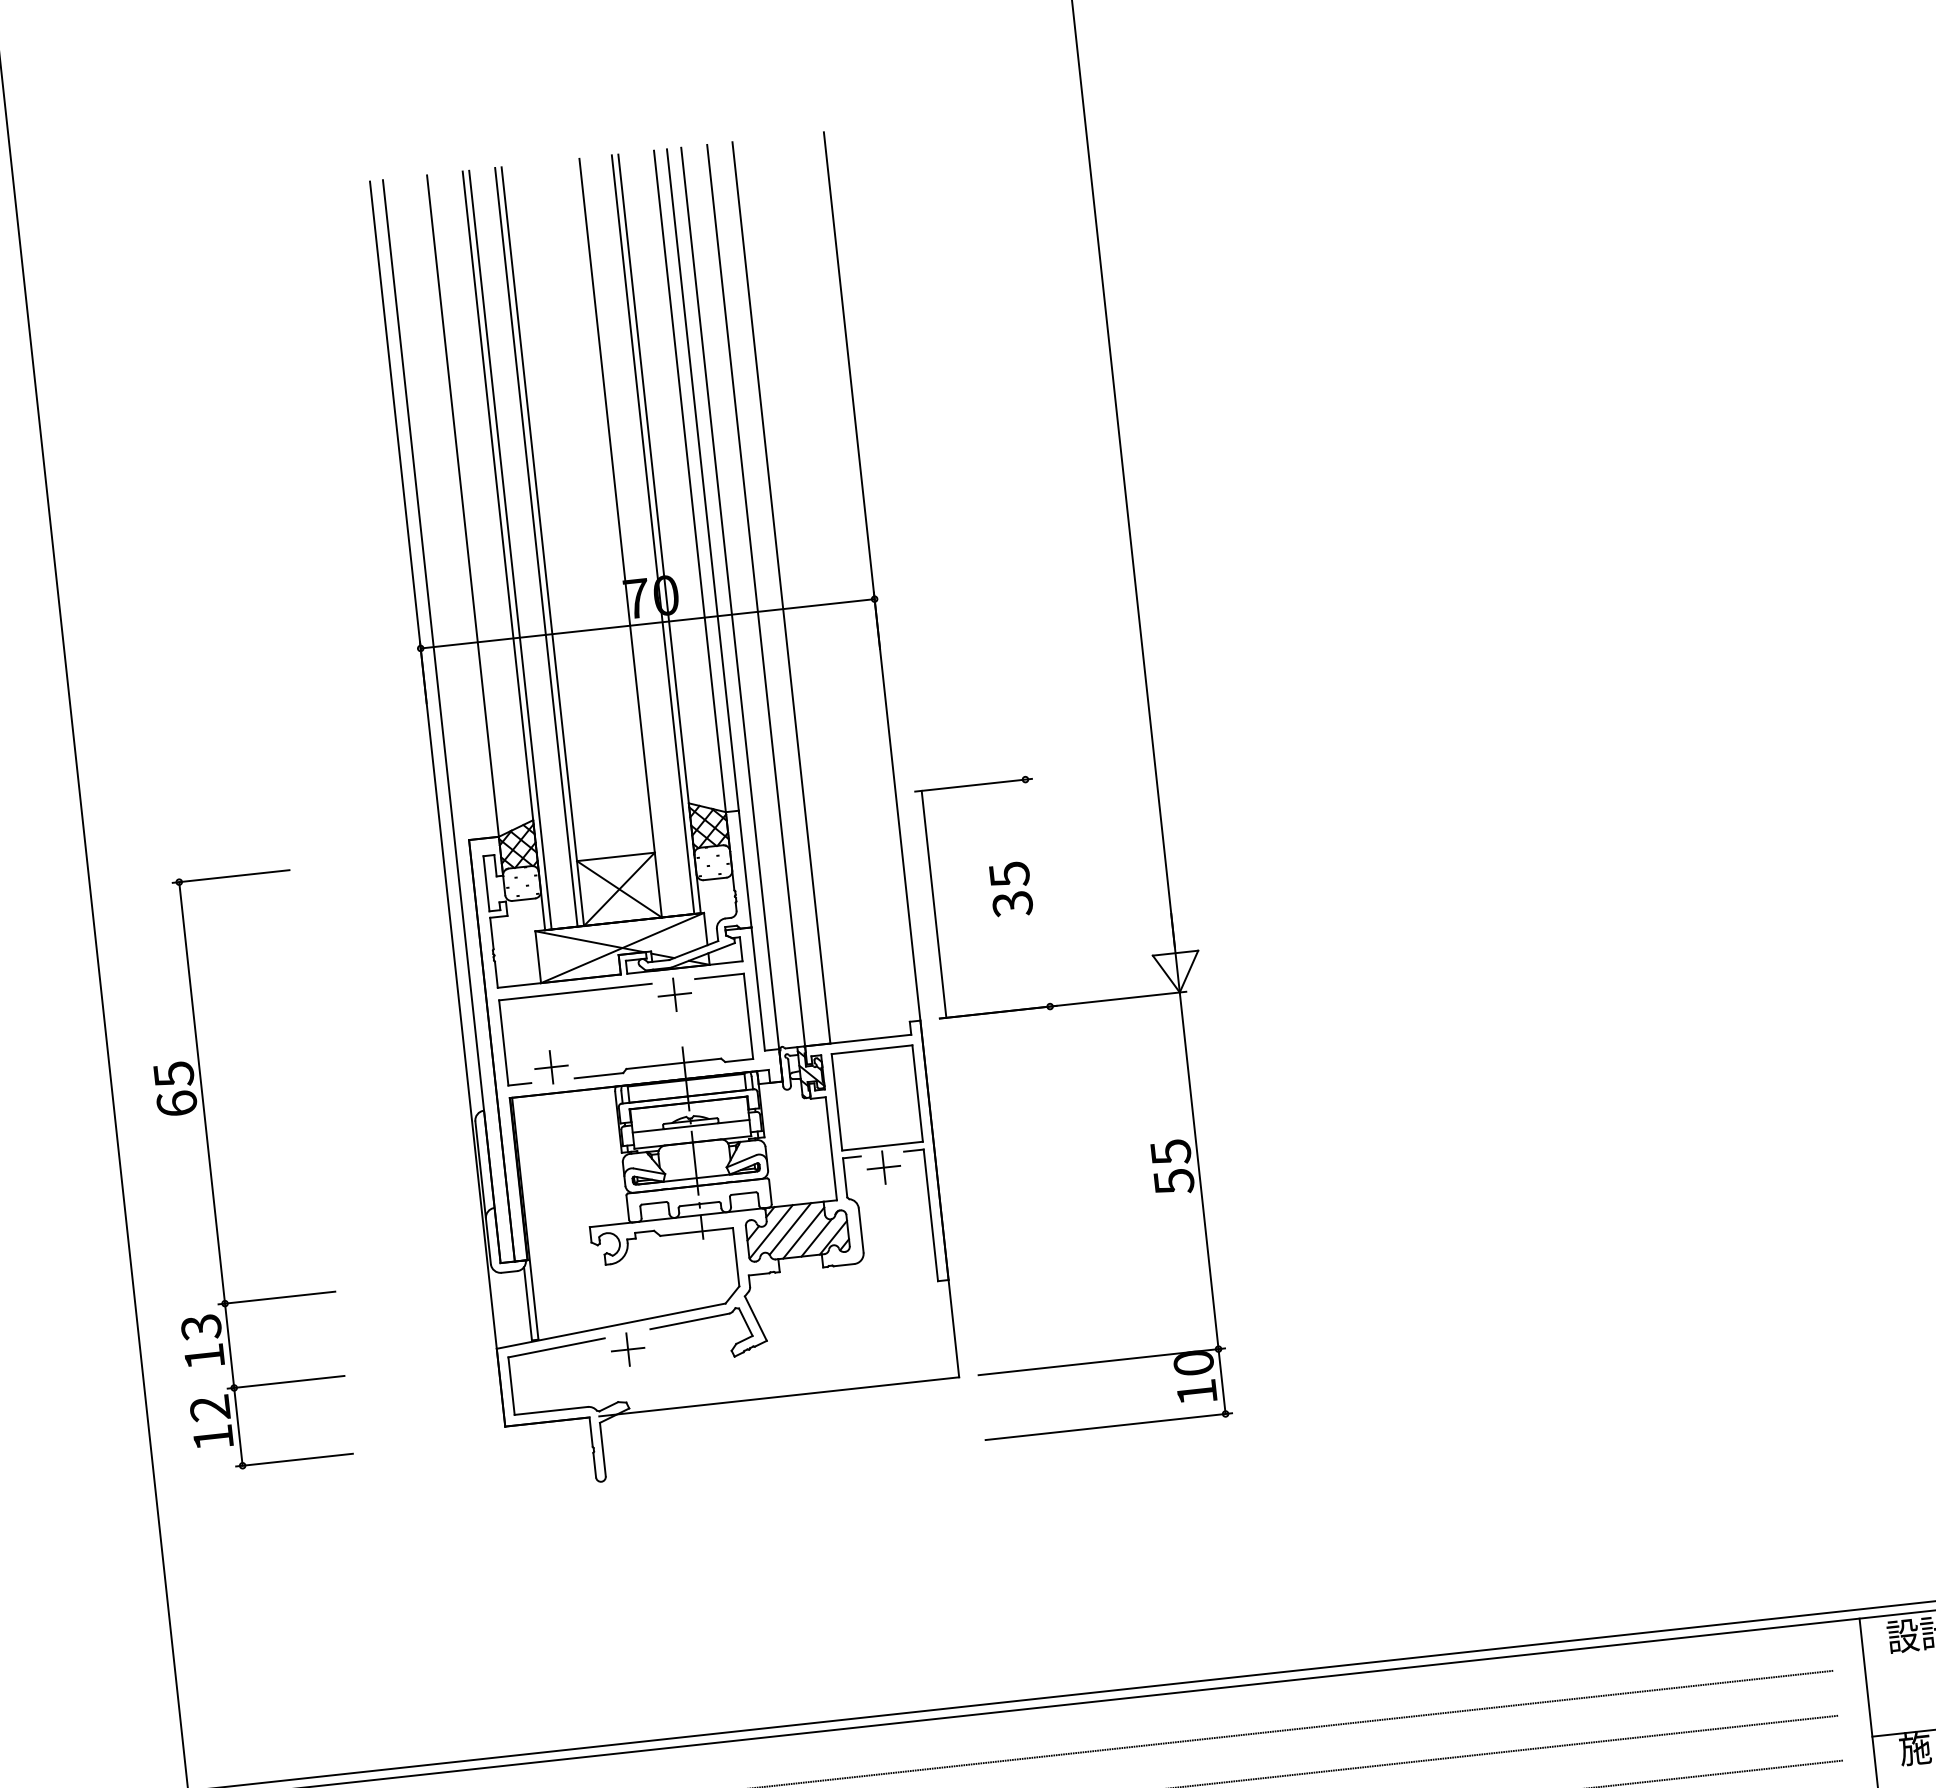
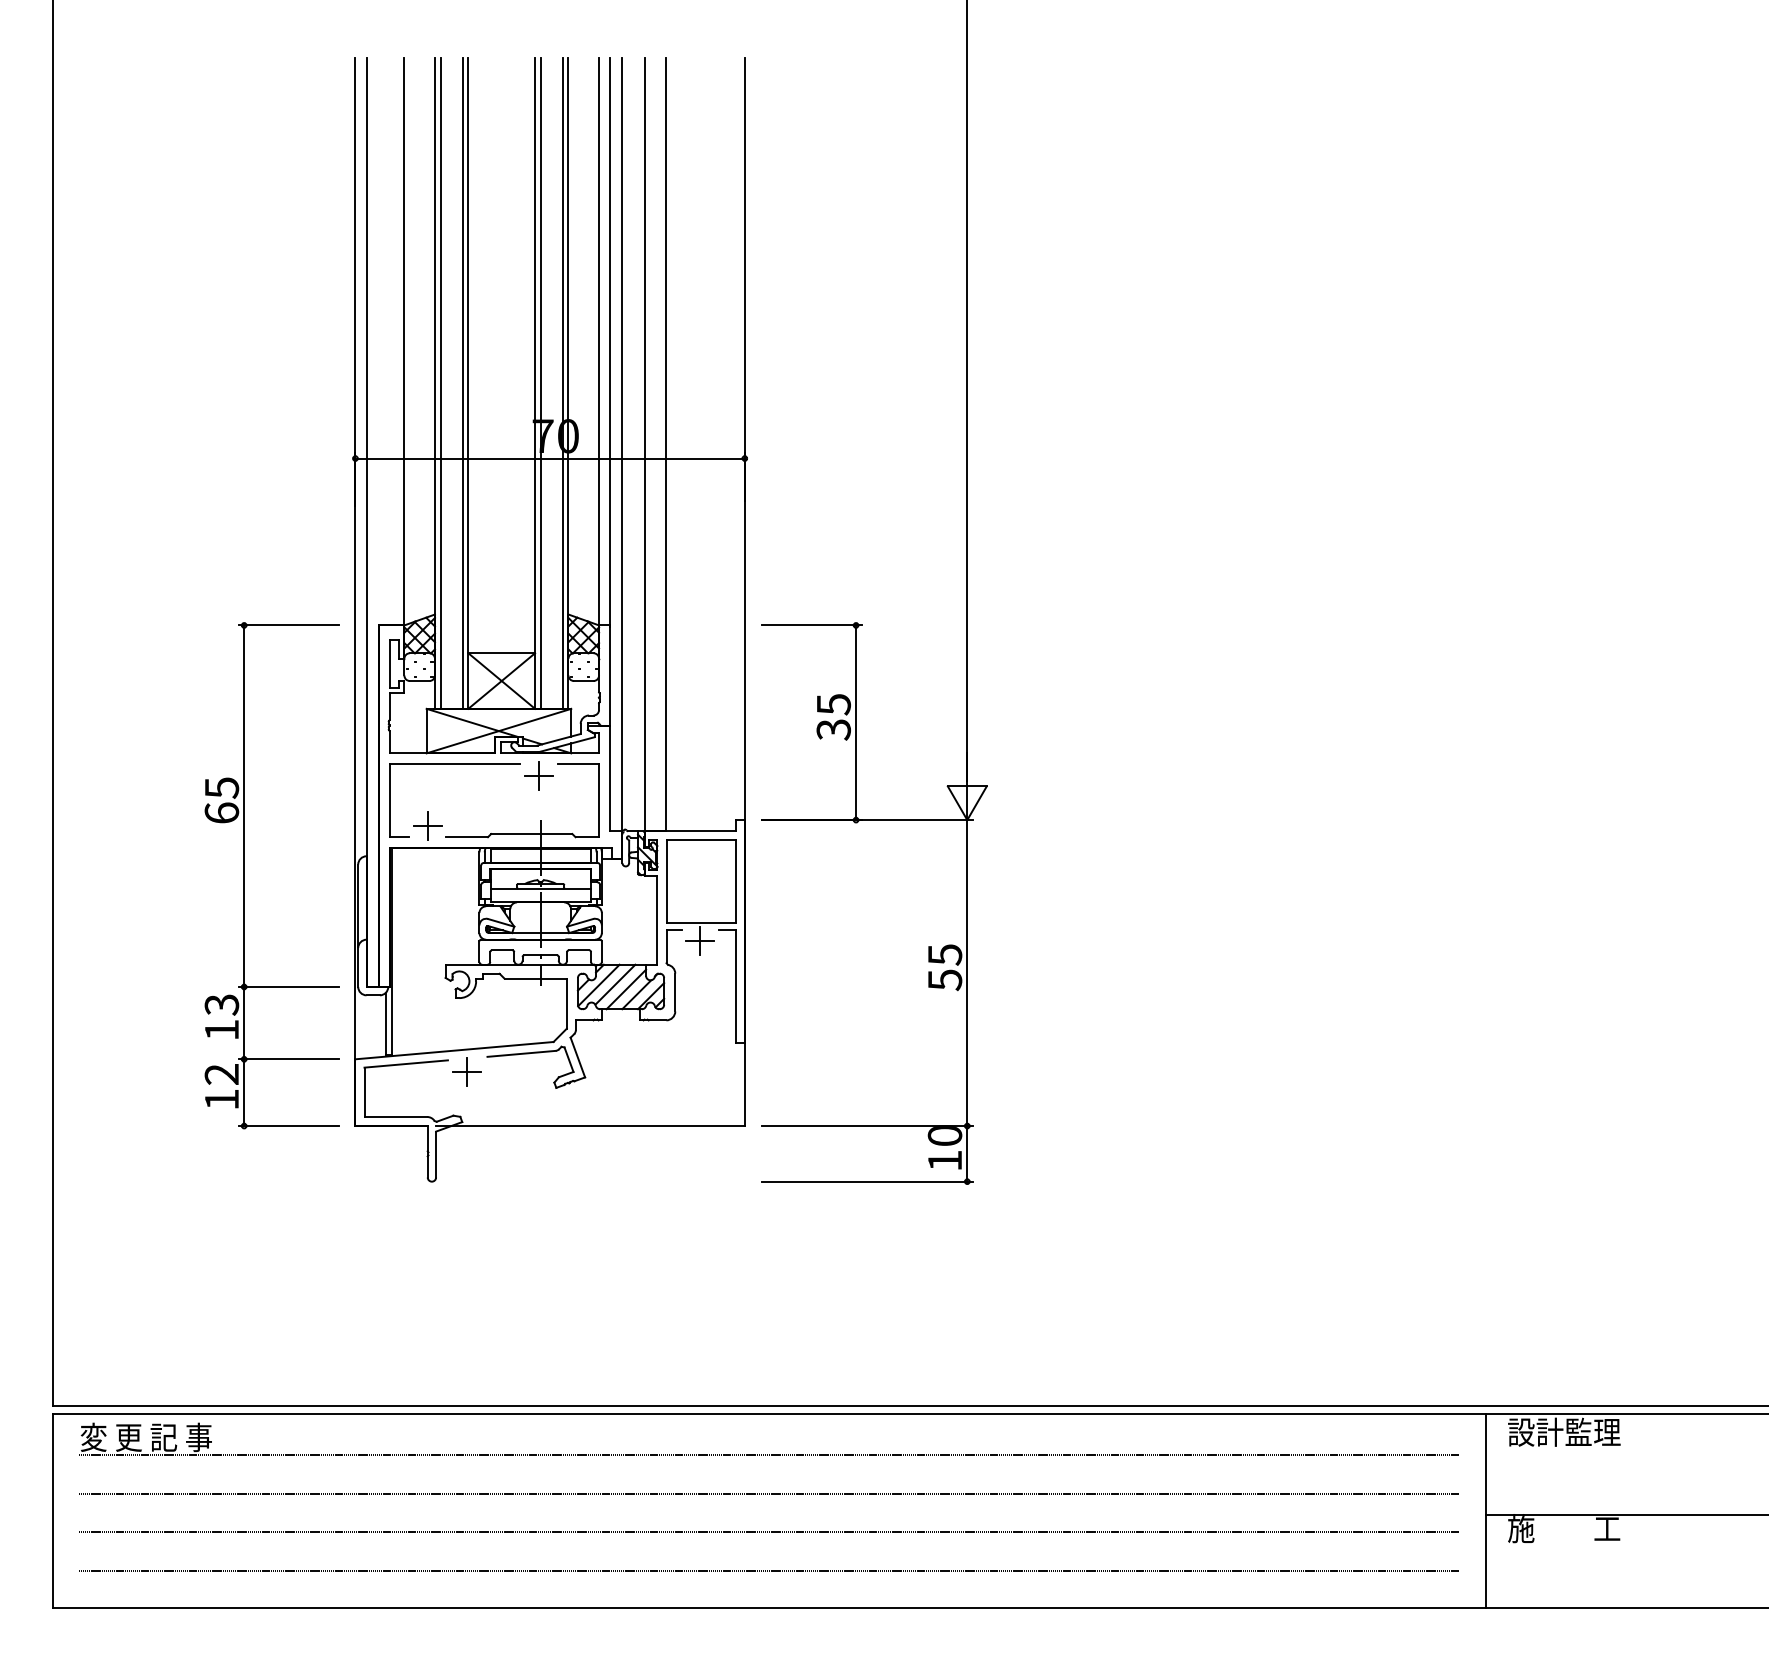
line: (626, 537) -> (540, 383), added
line: (934, 903) -> (856, 722), moved
part: (211, 1173) -> (244, 875), moved

